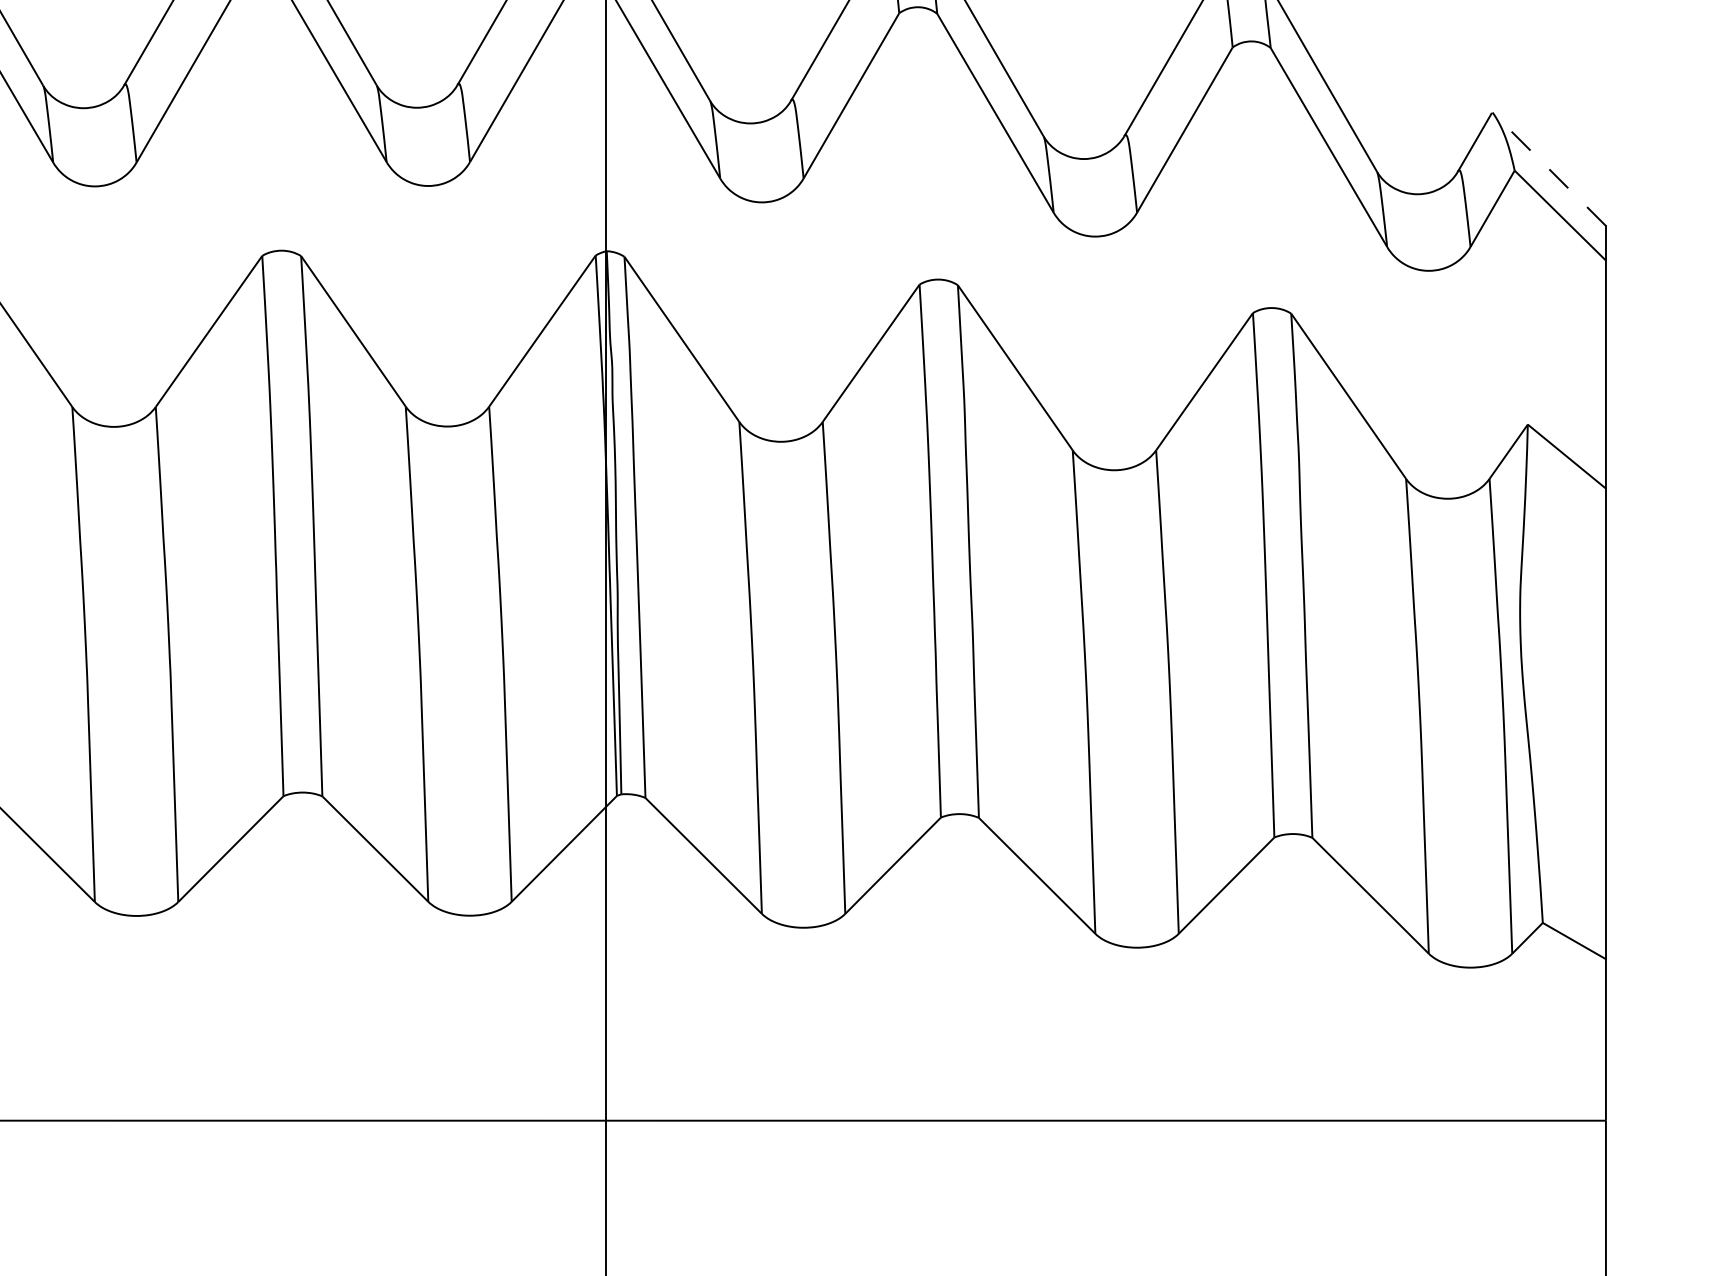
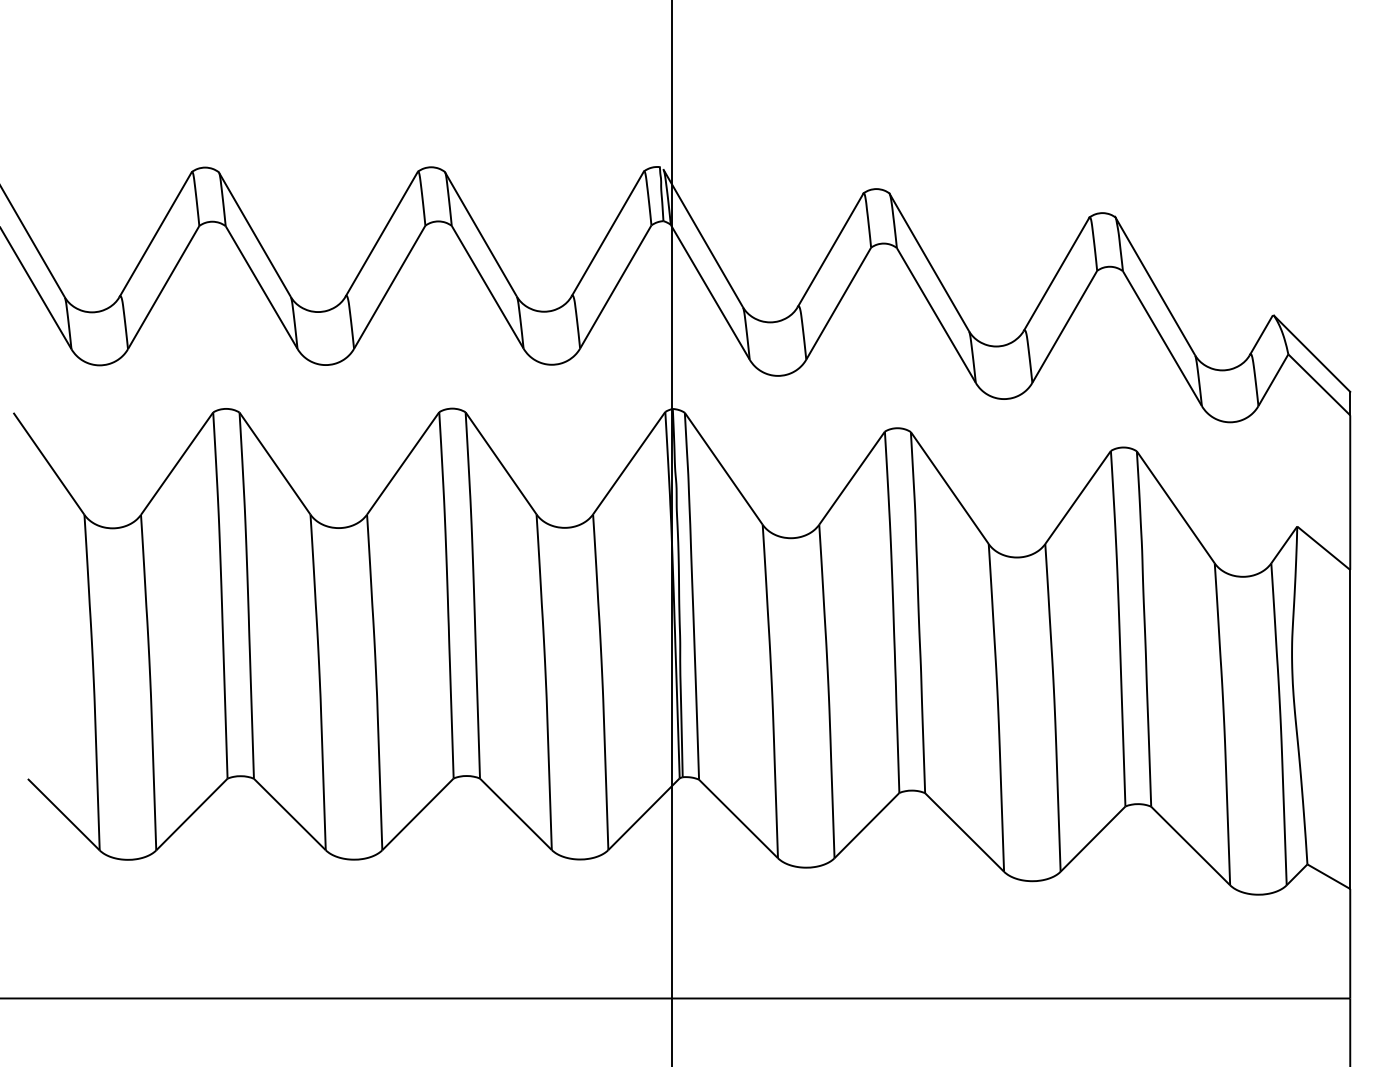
line: (1550, 169) -> (1312, 353), dashed -> solid

